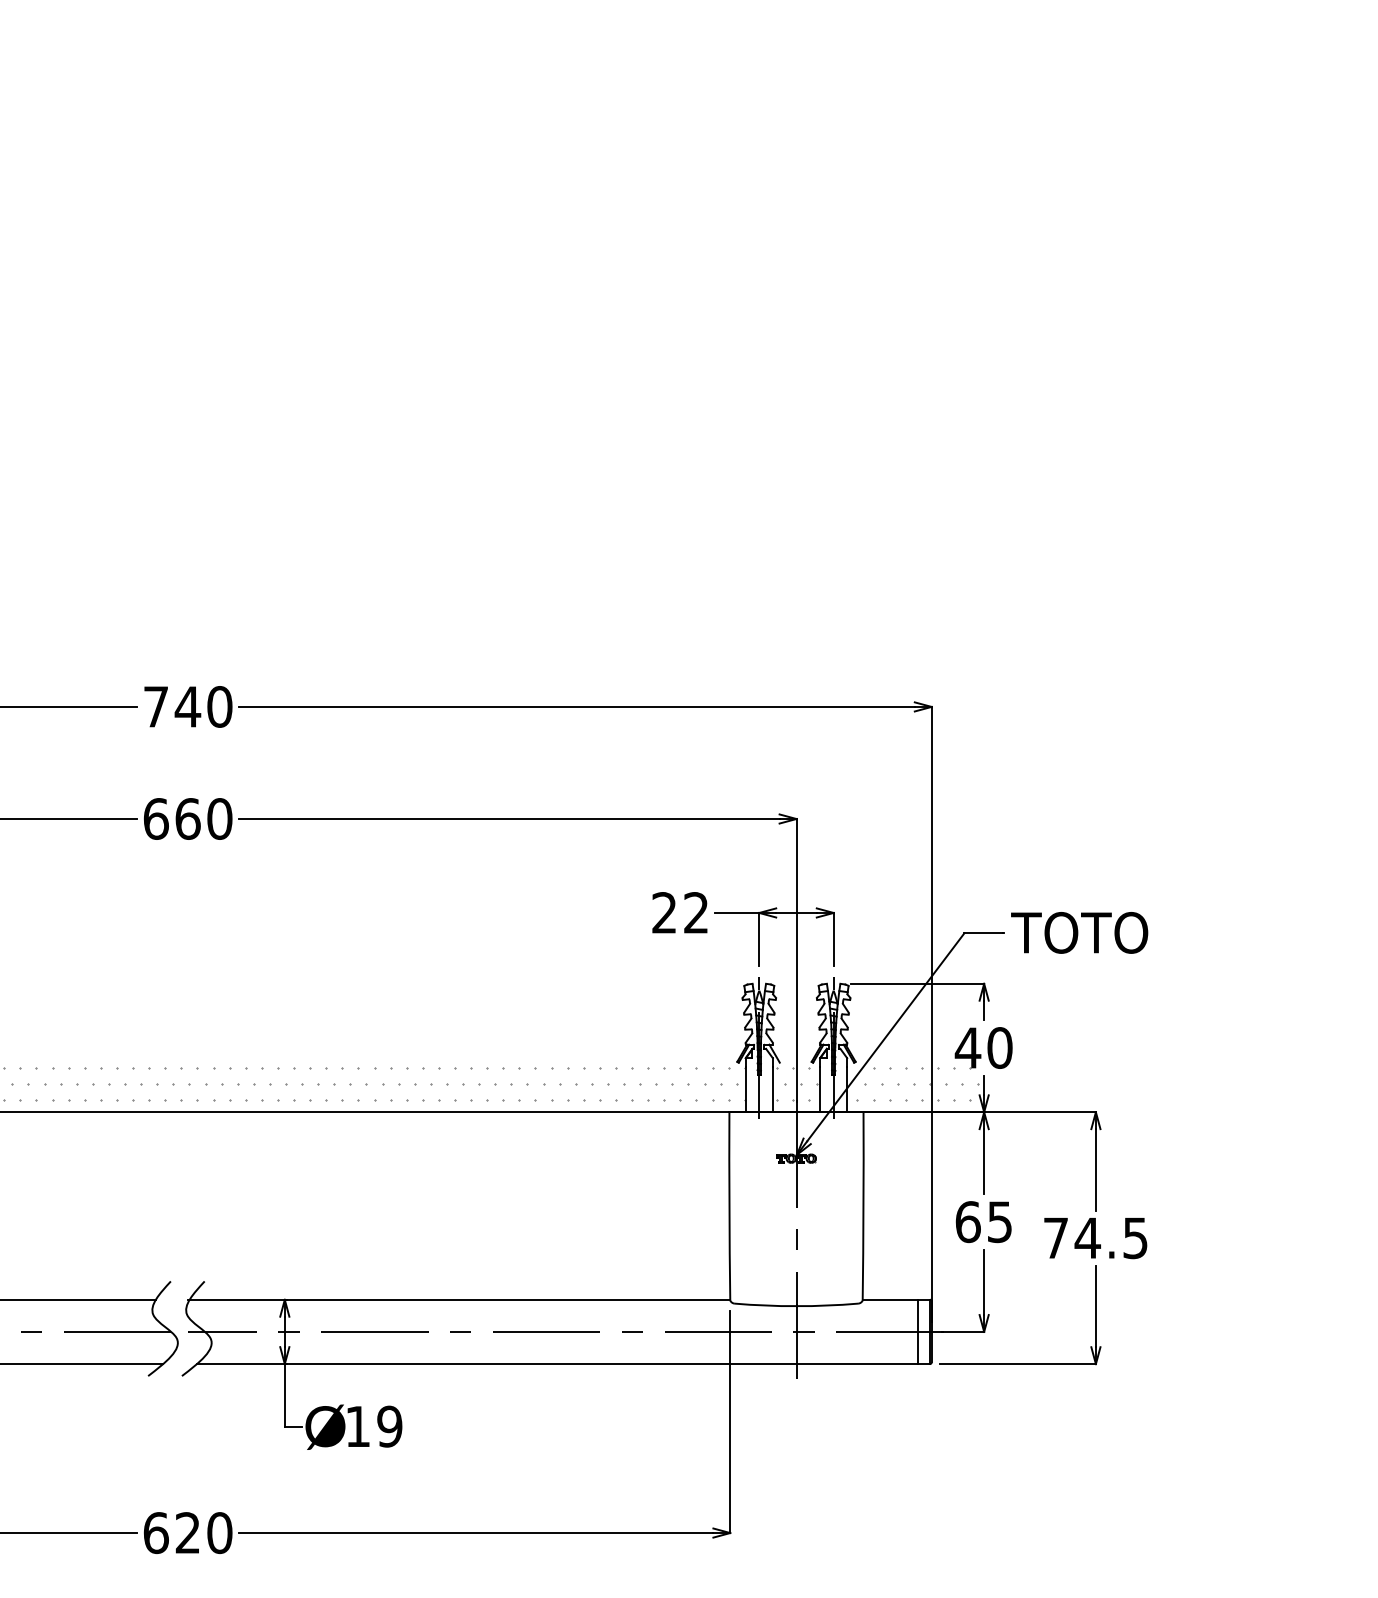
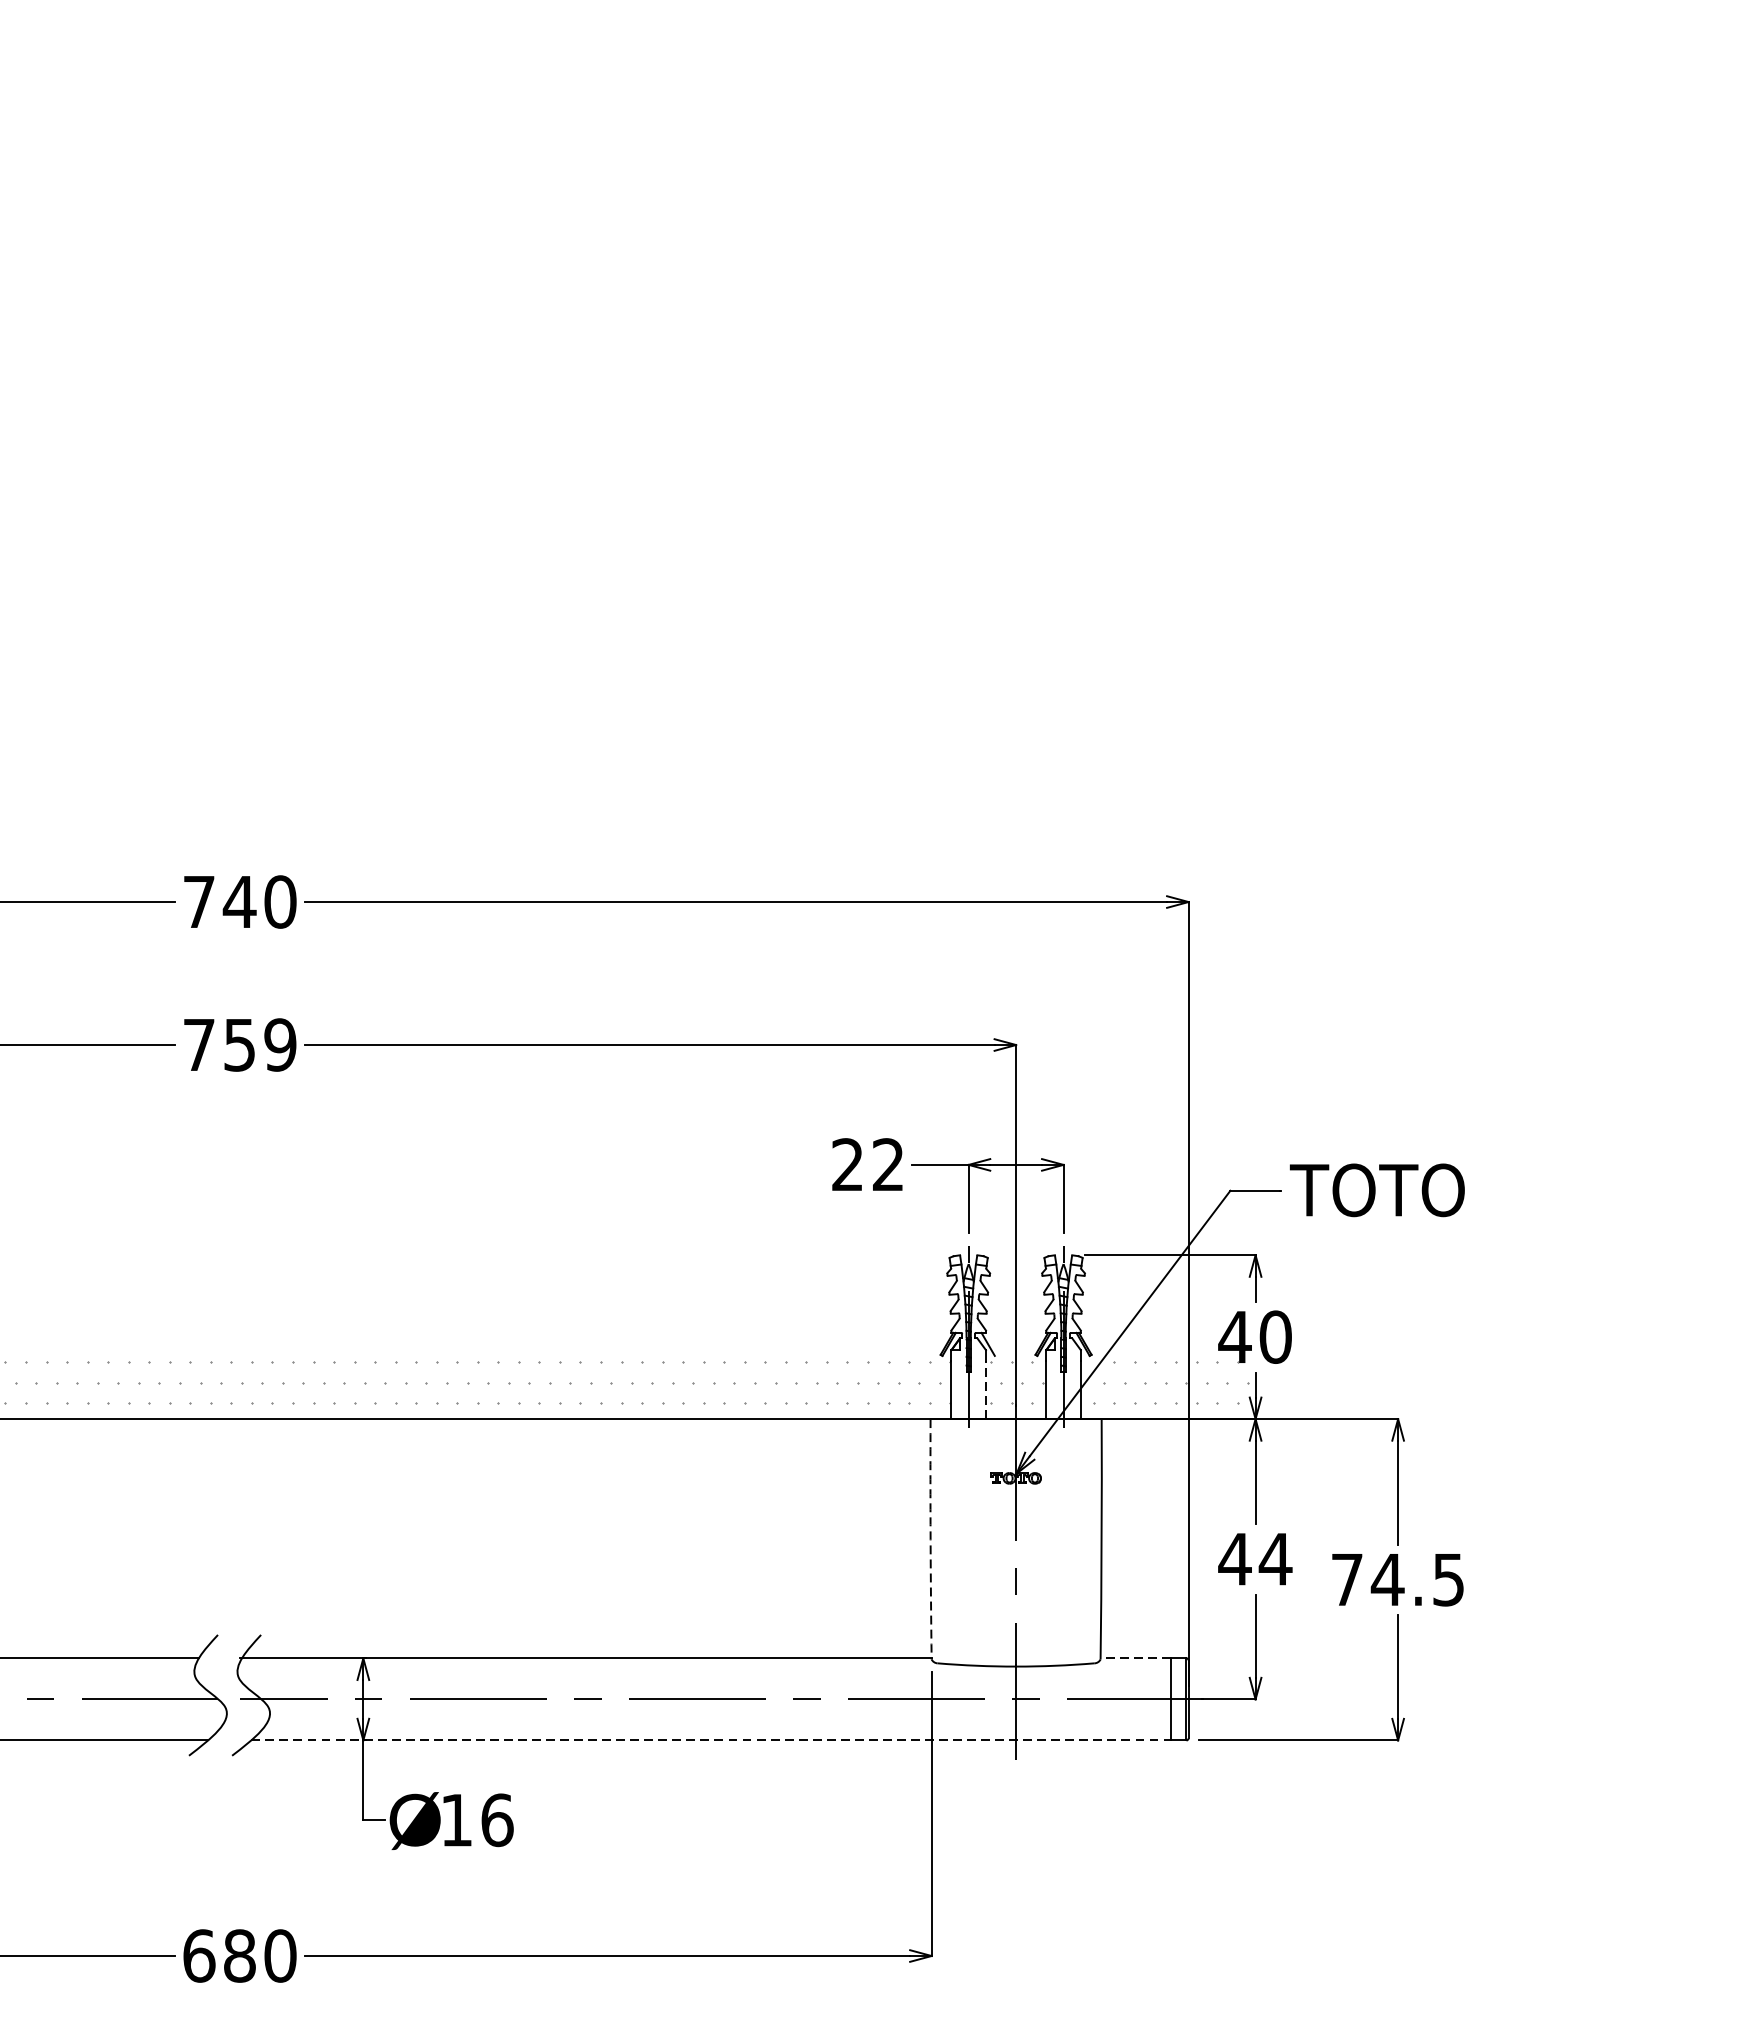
text: (187, 818) -> (239, 1044), 660 -> 759
line: (772, 1089) -> (985, 1390), solid -> dashed
arc: (729, 1206) -> (930, 1539), solid -> dashed
text: (983, 1222) -> (1254, 1559), 65 -> 44
line: (890, 1299) -> (1136, 1658), solid -> dashed
line: (557, 1364) -> (711, 1740), solid -> dashed
text: (389, 1426) -> (496, 1820), 19 -> 16
text: (187, 1533) -> (239, 1956), 620 -> 680

